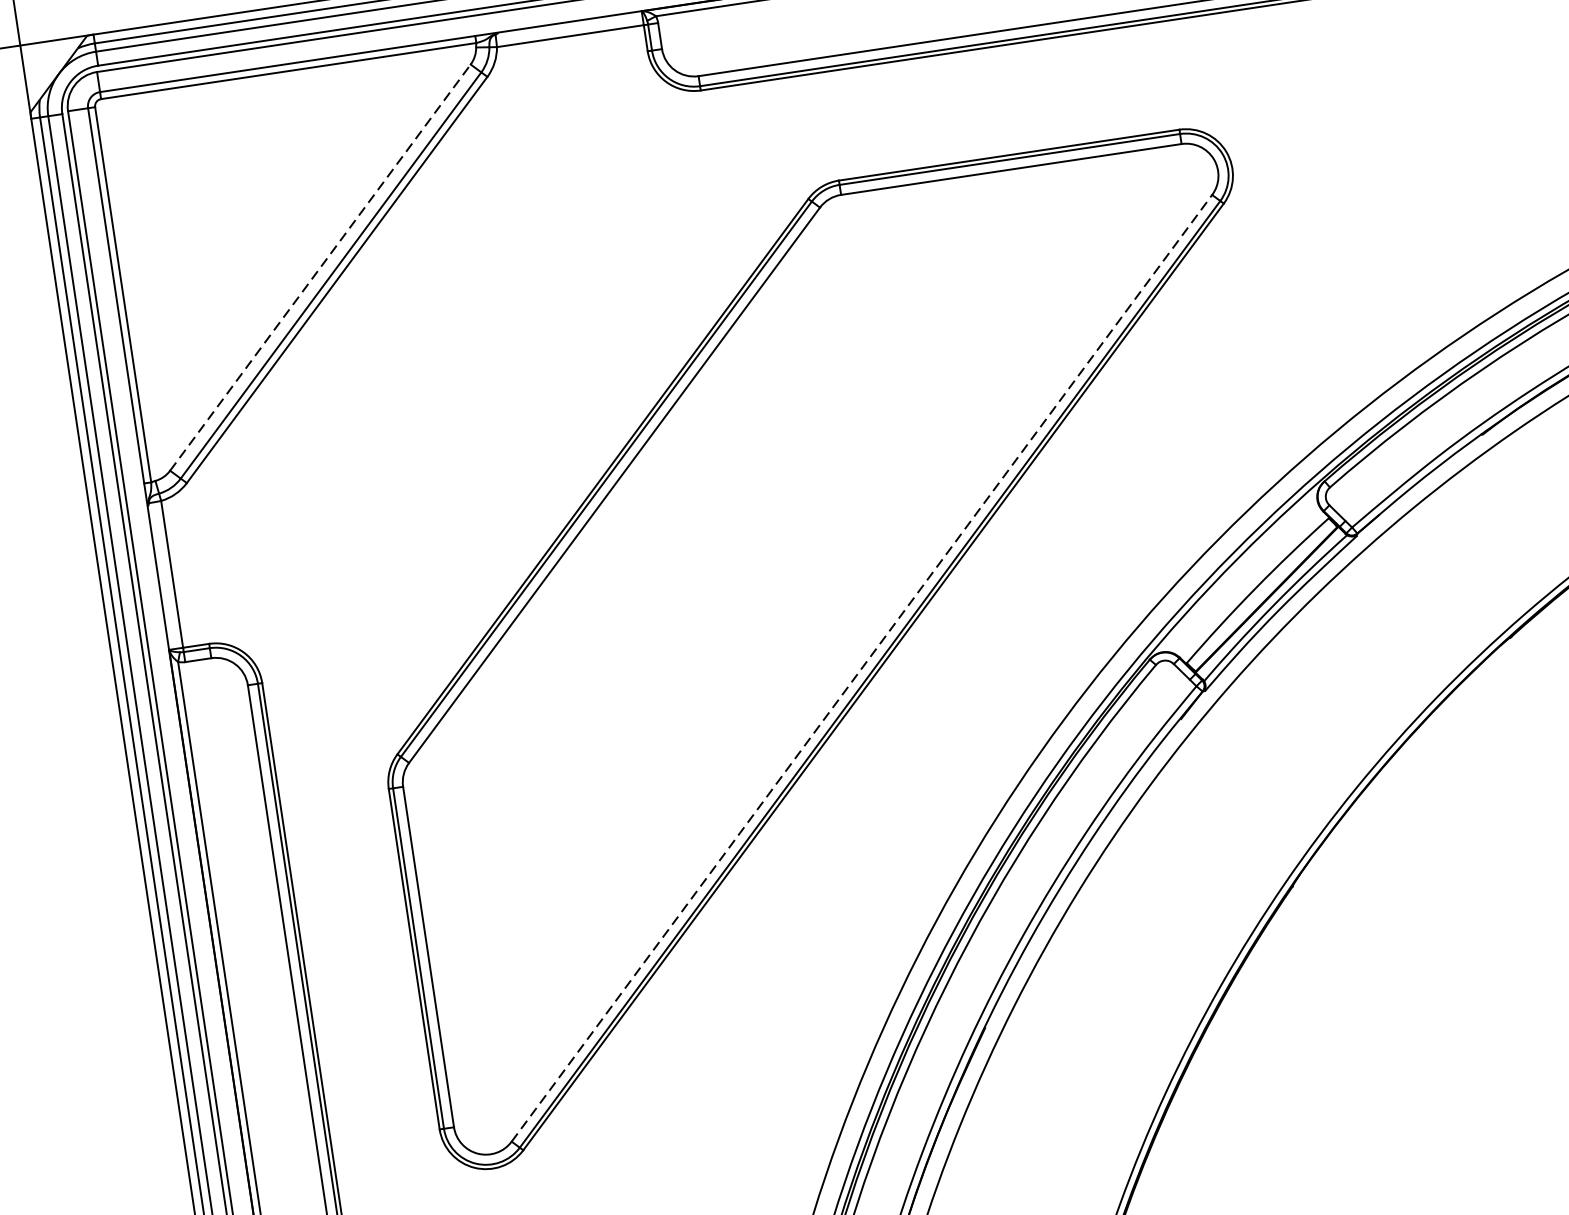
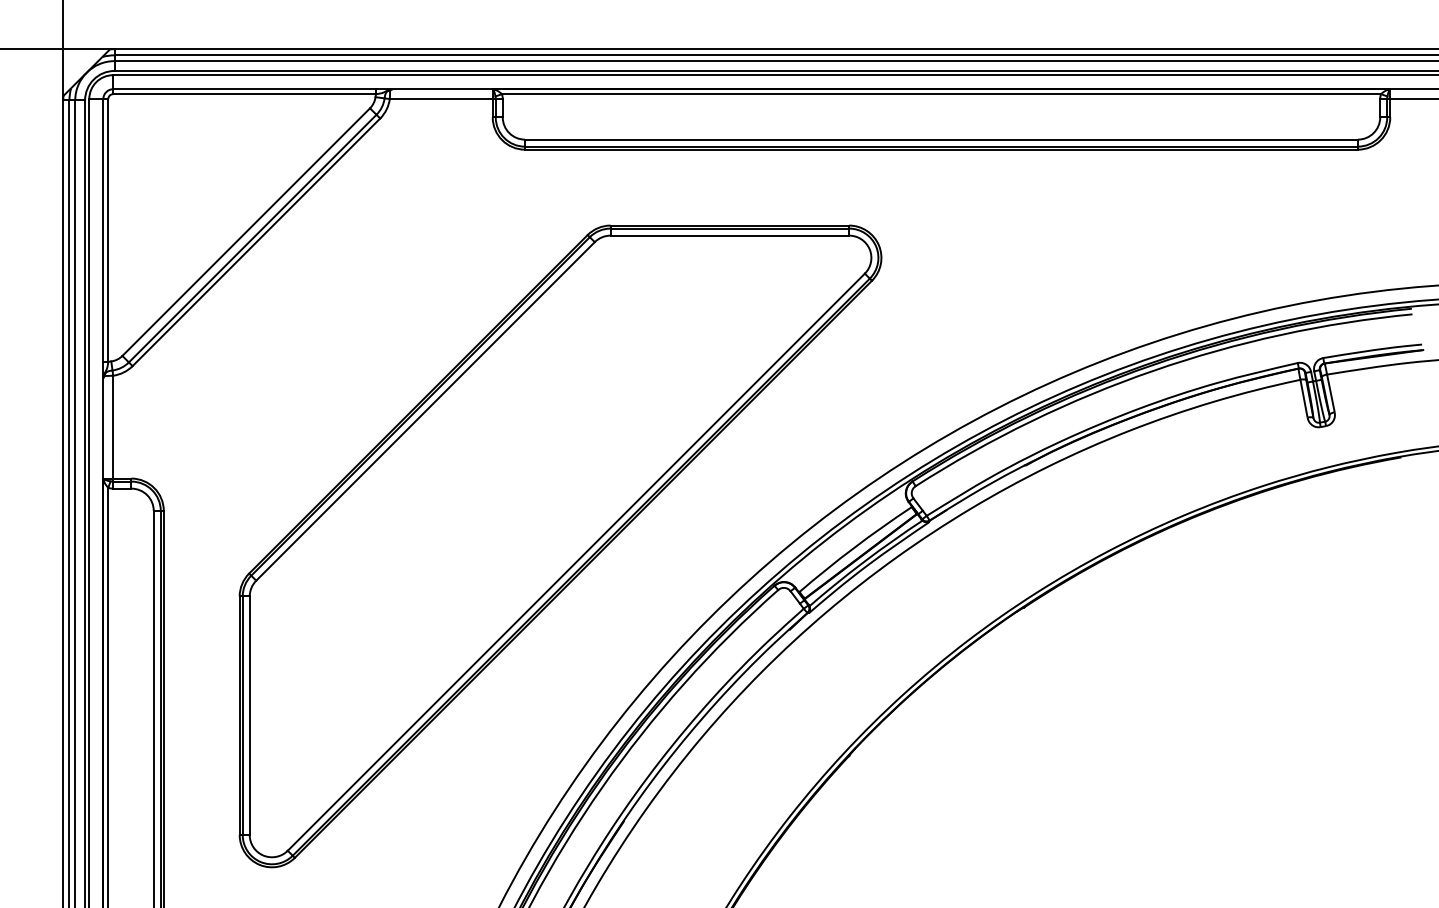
line: (320, 266) -> (246, 231), dashed -> solid
line: (862, 667) -> (576, 561), dashed -> solid

